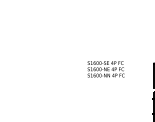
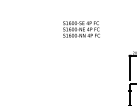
text: (105, 69) -> (80, 29), moved

